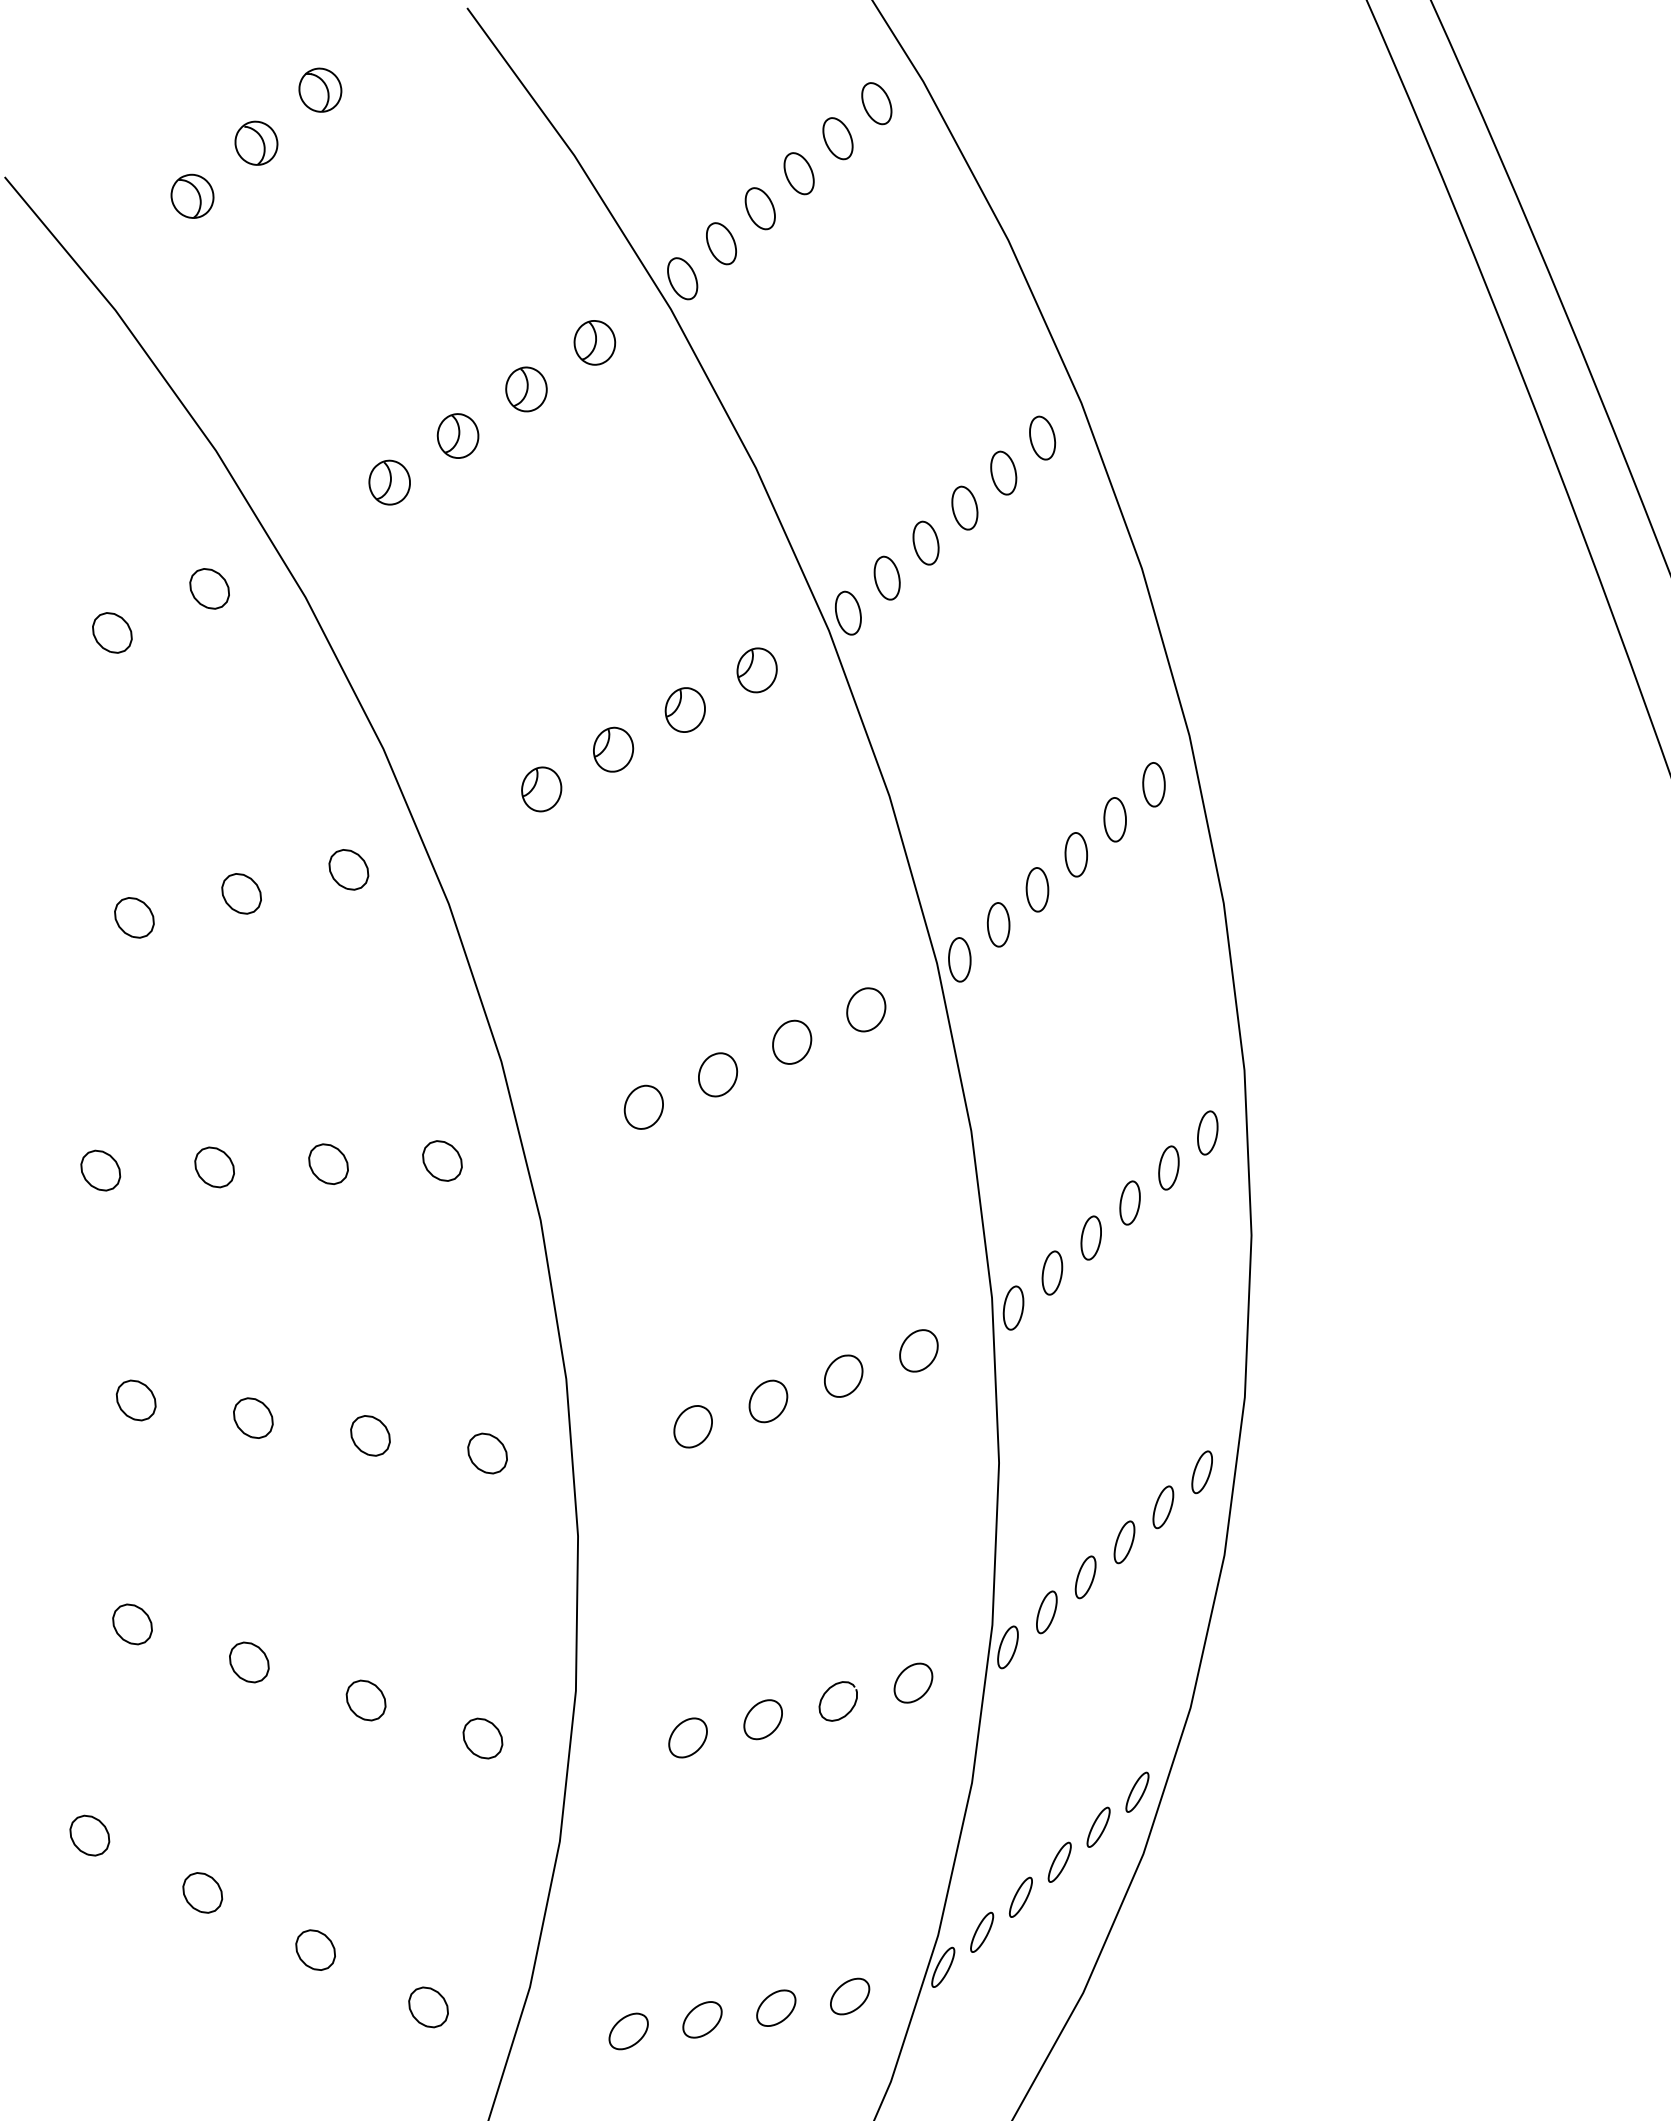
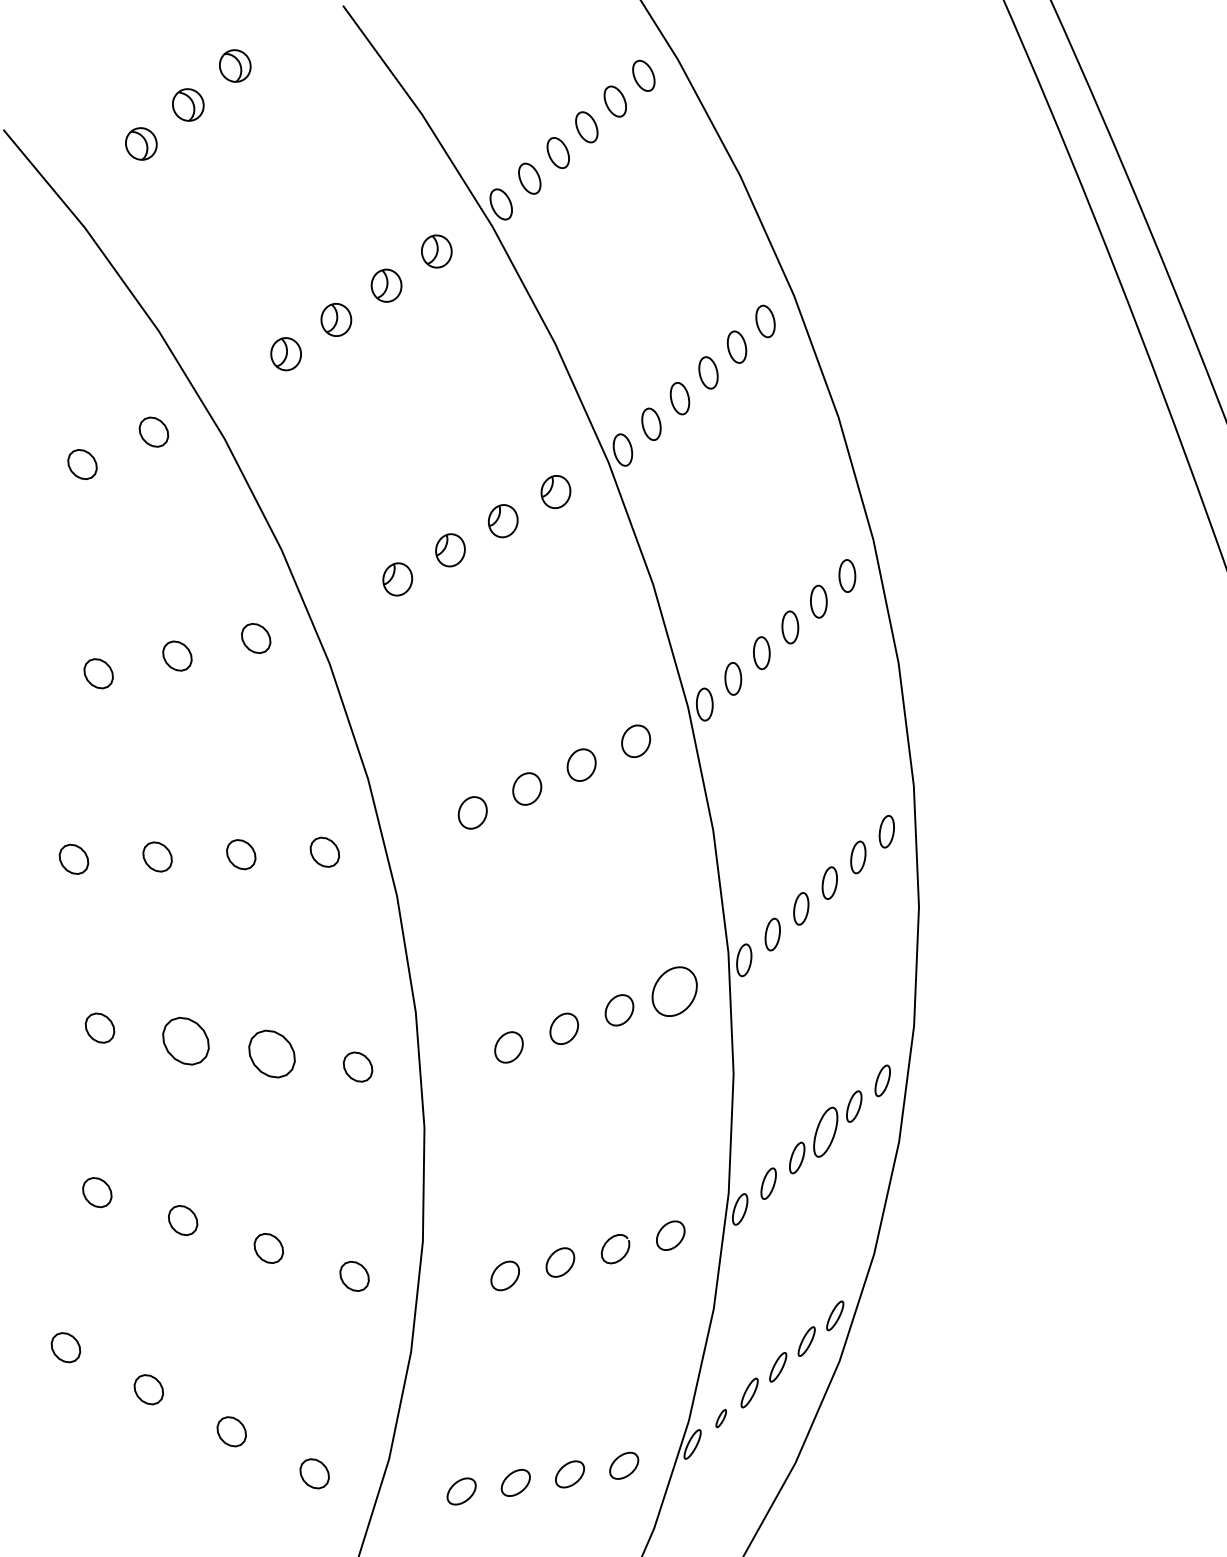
part: (918, 1350) -> (674, 991), size x1.6
part: (253, 1417) -> (186, 1040), size x1.6
part: (370, 1435) -> (272, 1053), size x1.6
part: (1124, 1542) -> (825, 1132), size x1.6
part: (982, 1931) -> (721, 1418), size x0.6

